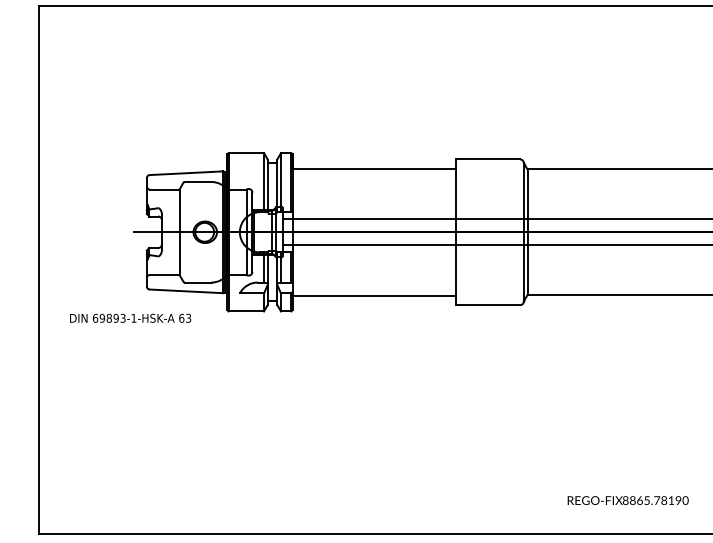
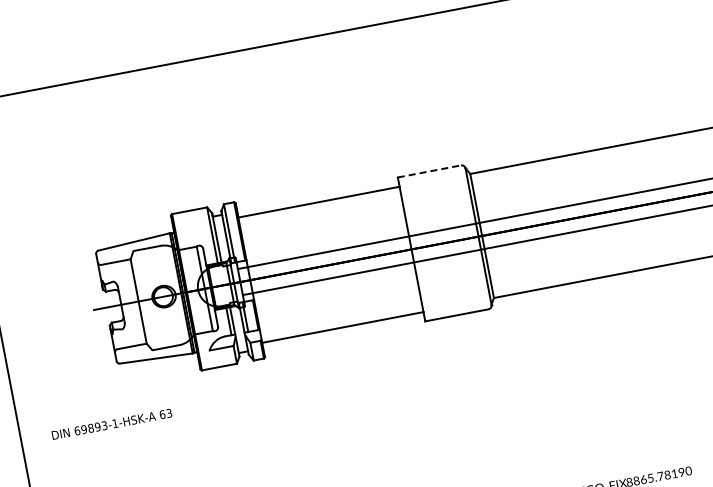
line: (488, 159) -> (429, 171), solid -> dashed
text: (130, 317) -> (111, 423), moved

